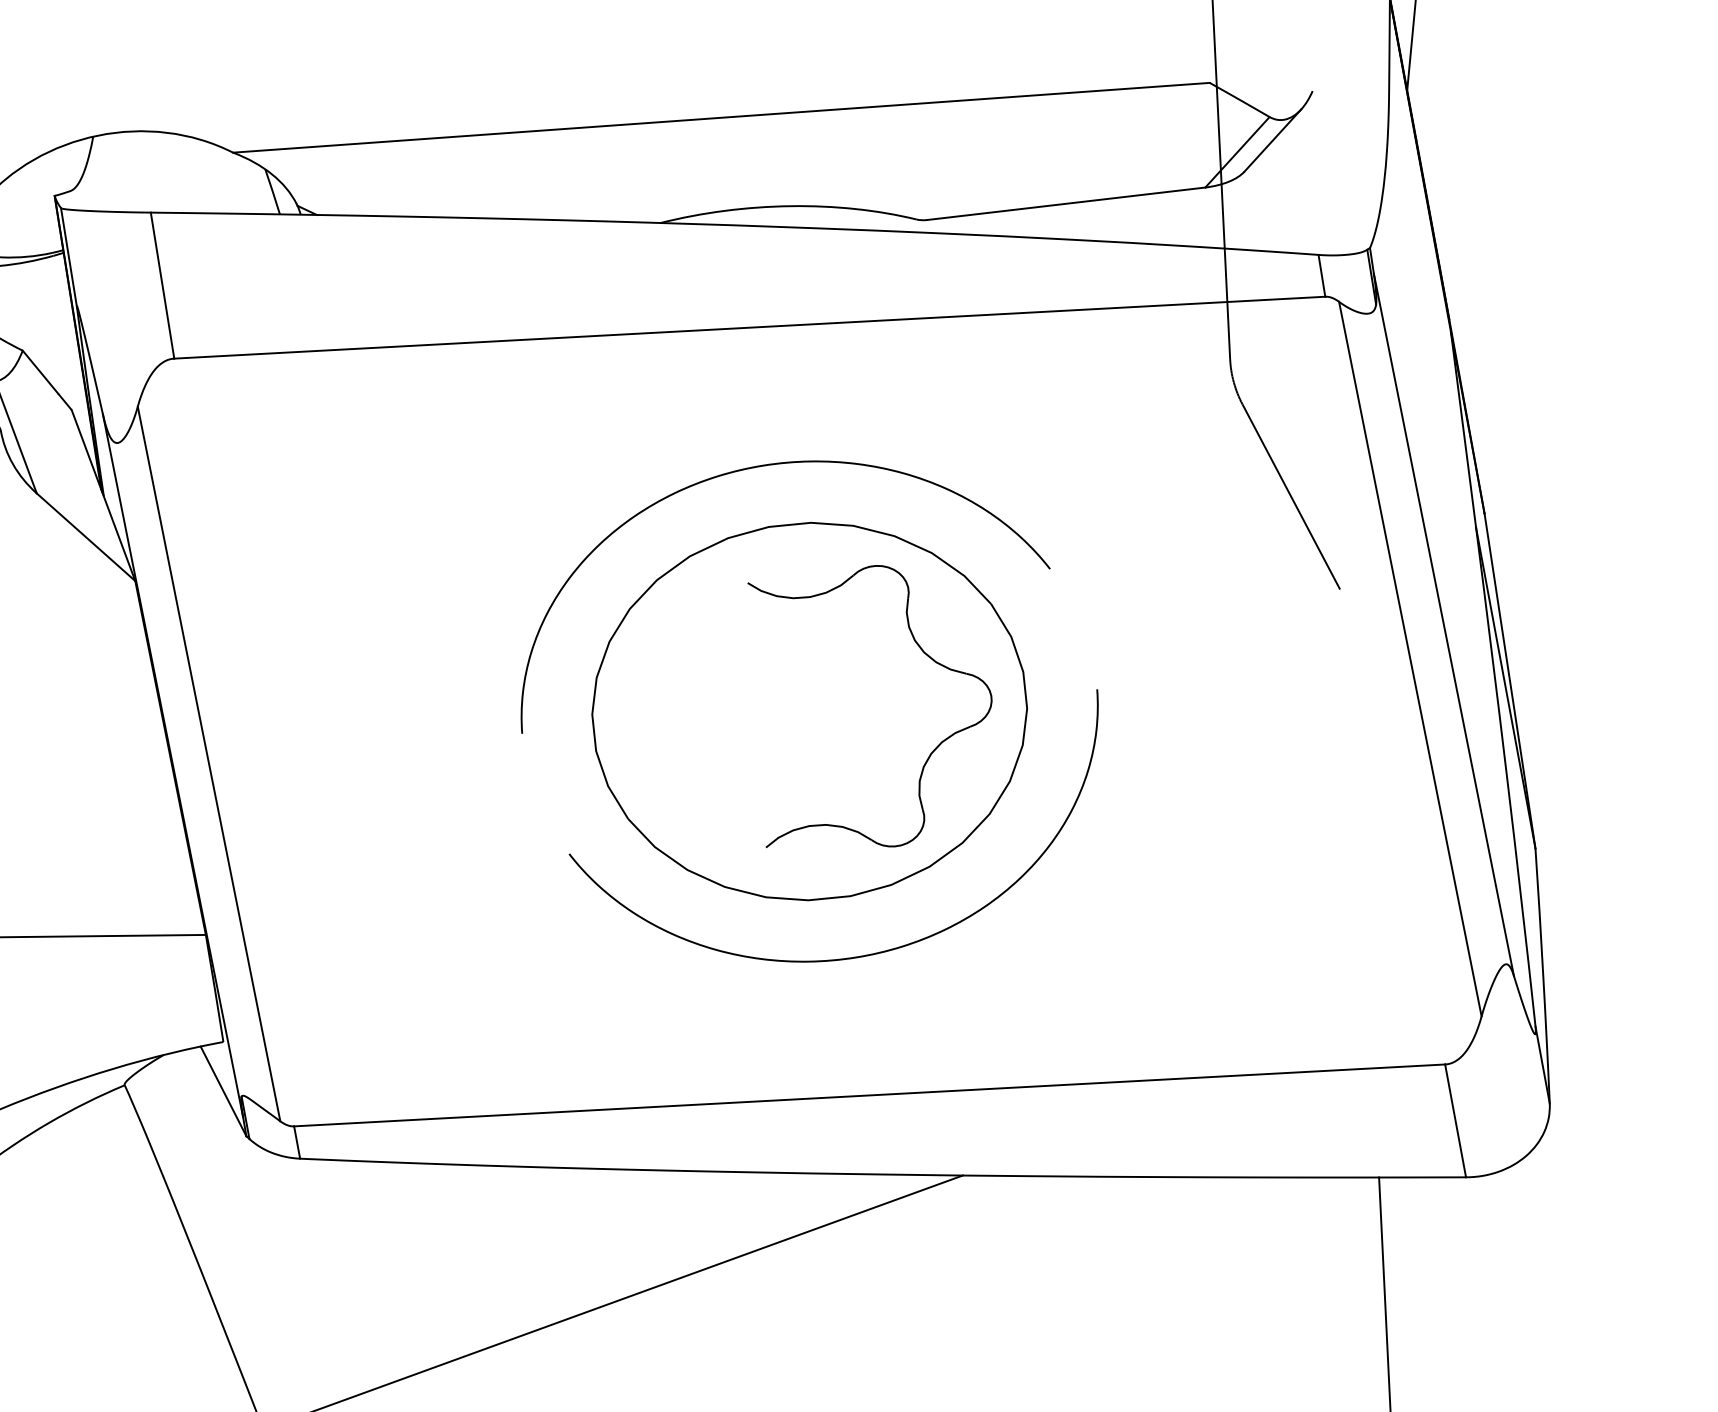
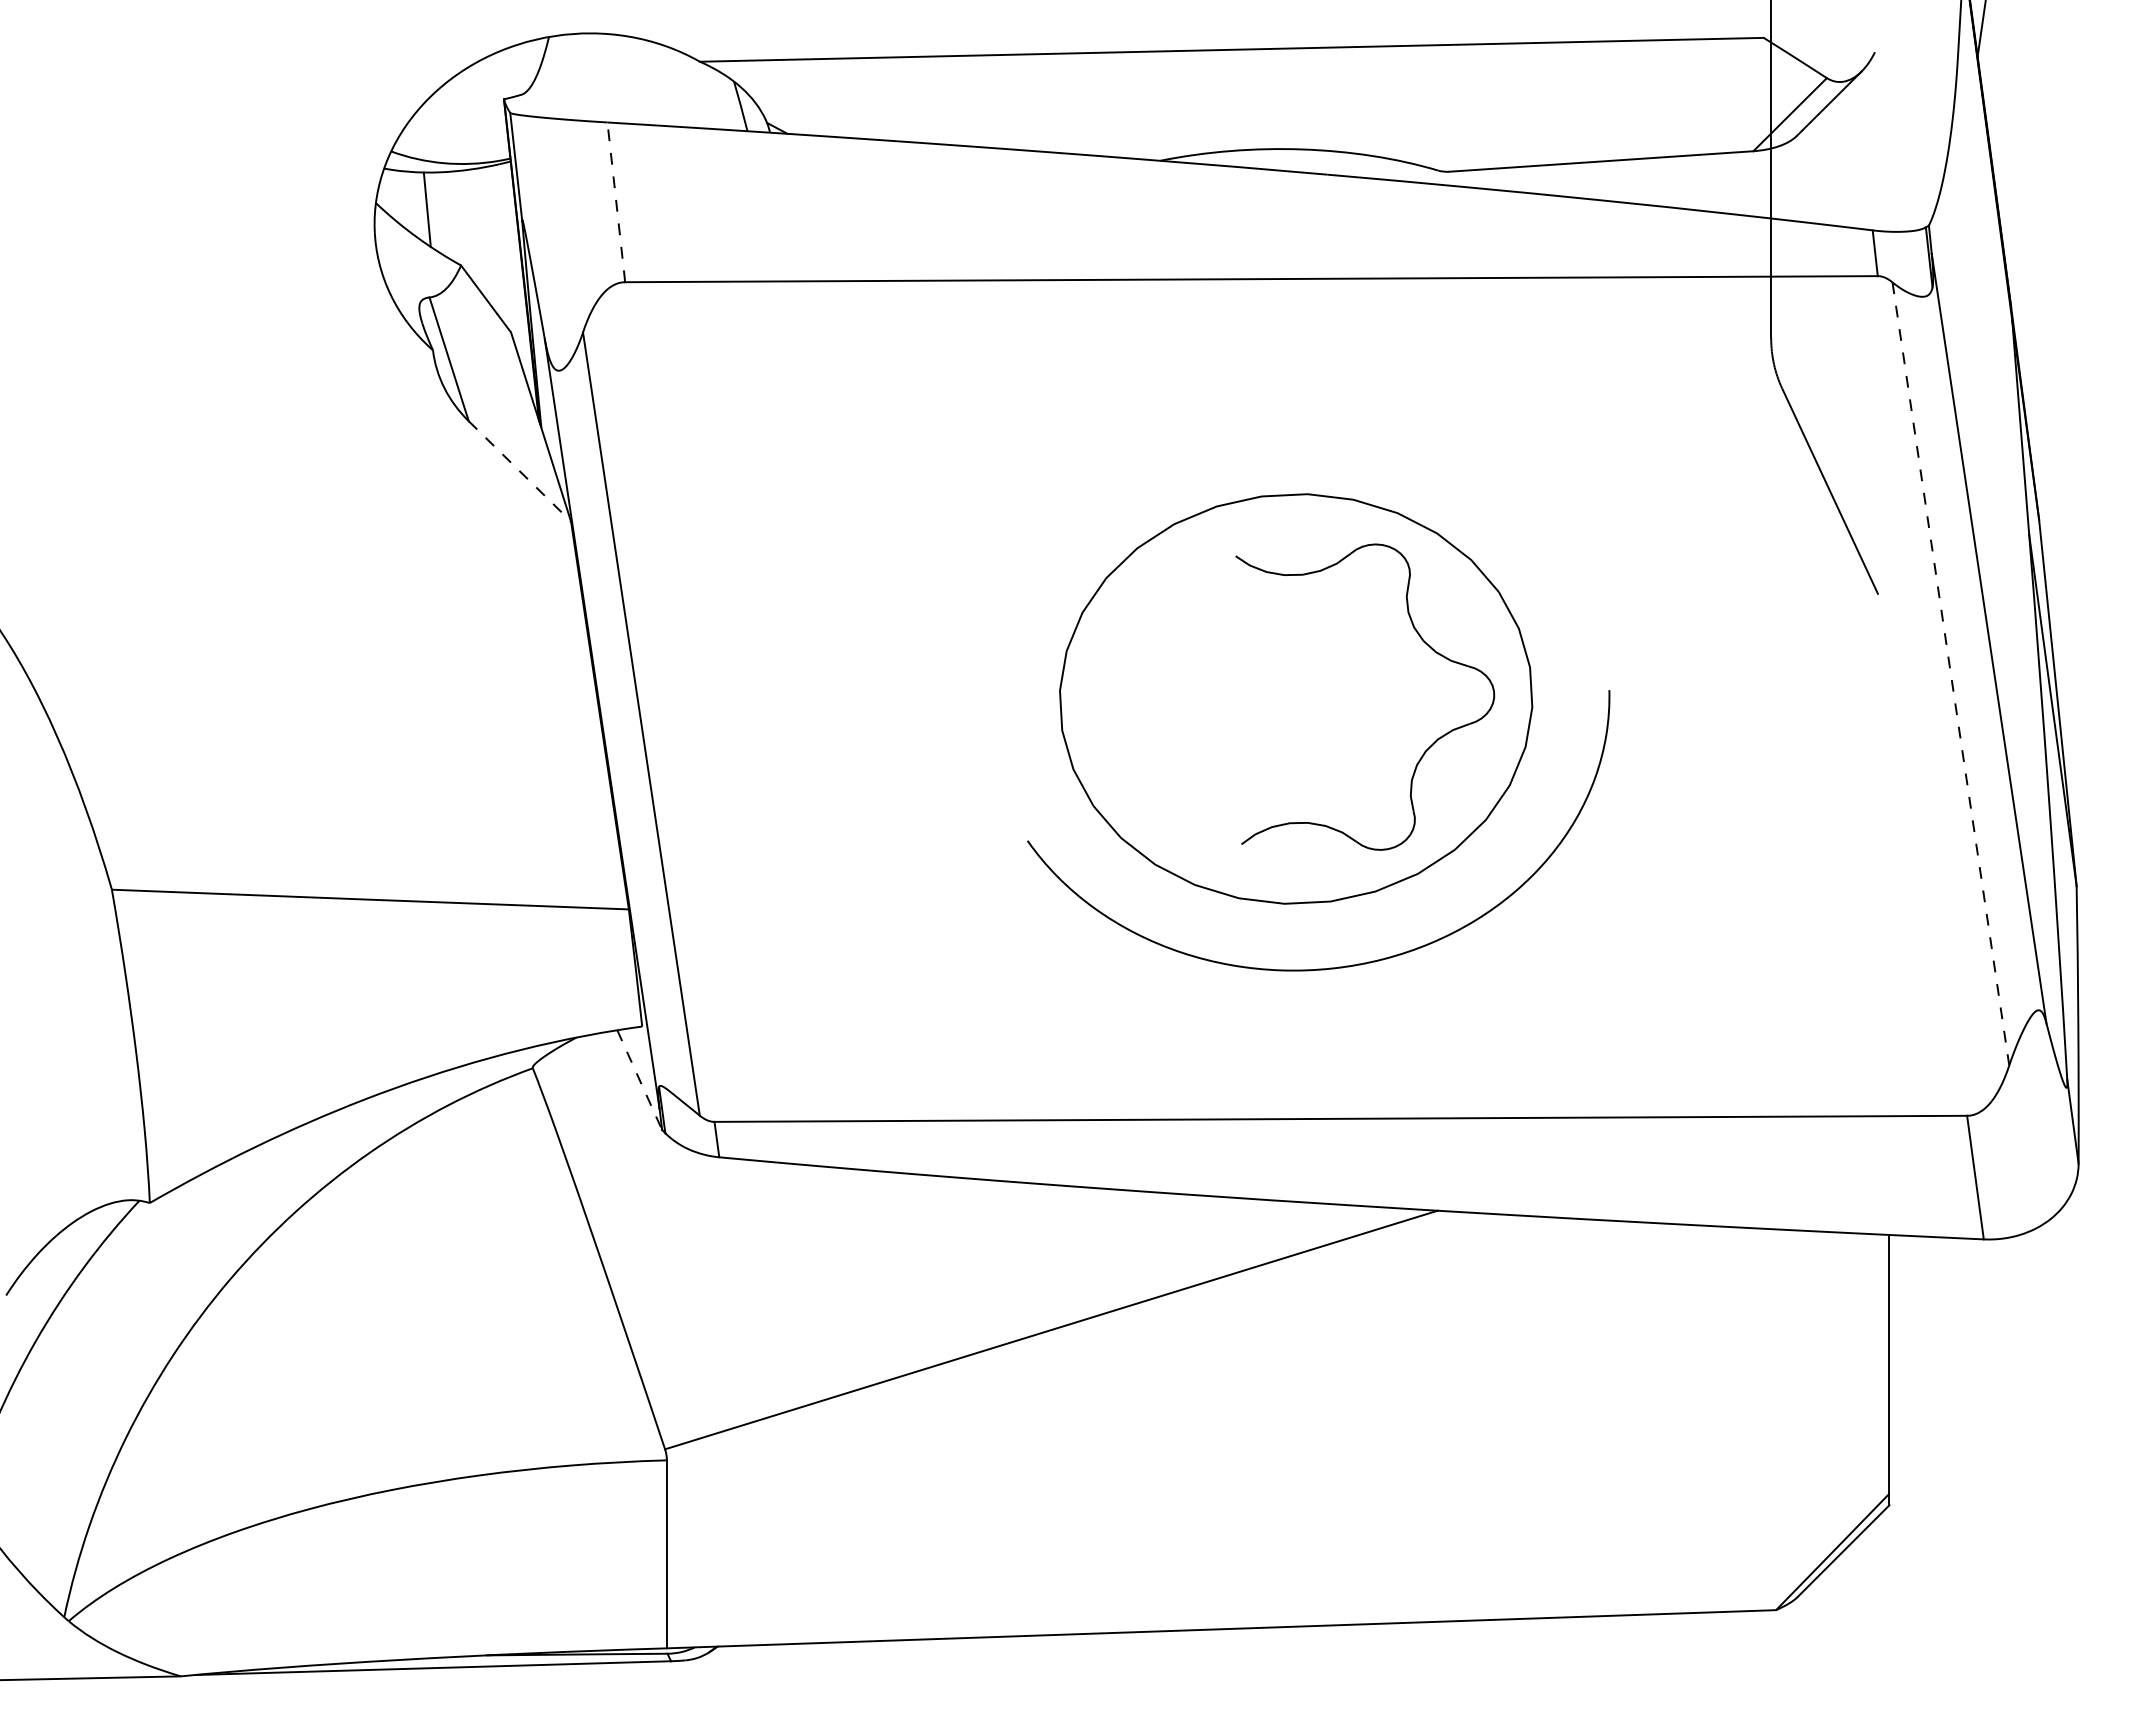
line: (162, 284) -> (616, 201), solid -> dashed
curve: (766, 466) -> (1262, 430), removed
line: (85, 537) -> (519, 471), solid -> dashed
line: (1409, 658) -> (1950, 673), solid -> dashed
line: (223, 1091) -> (639, 1080), solid -> dashed

